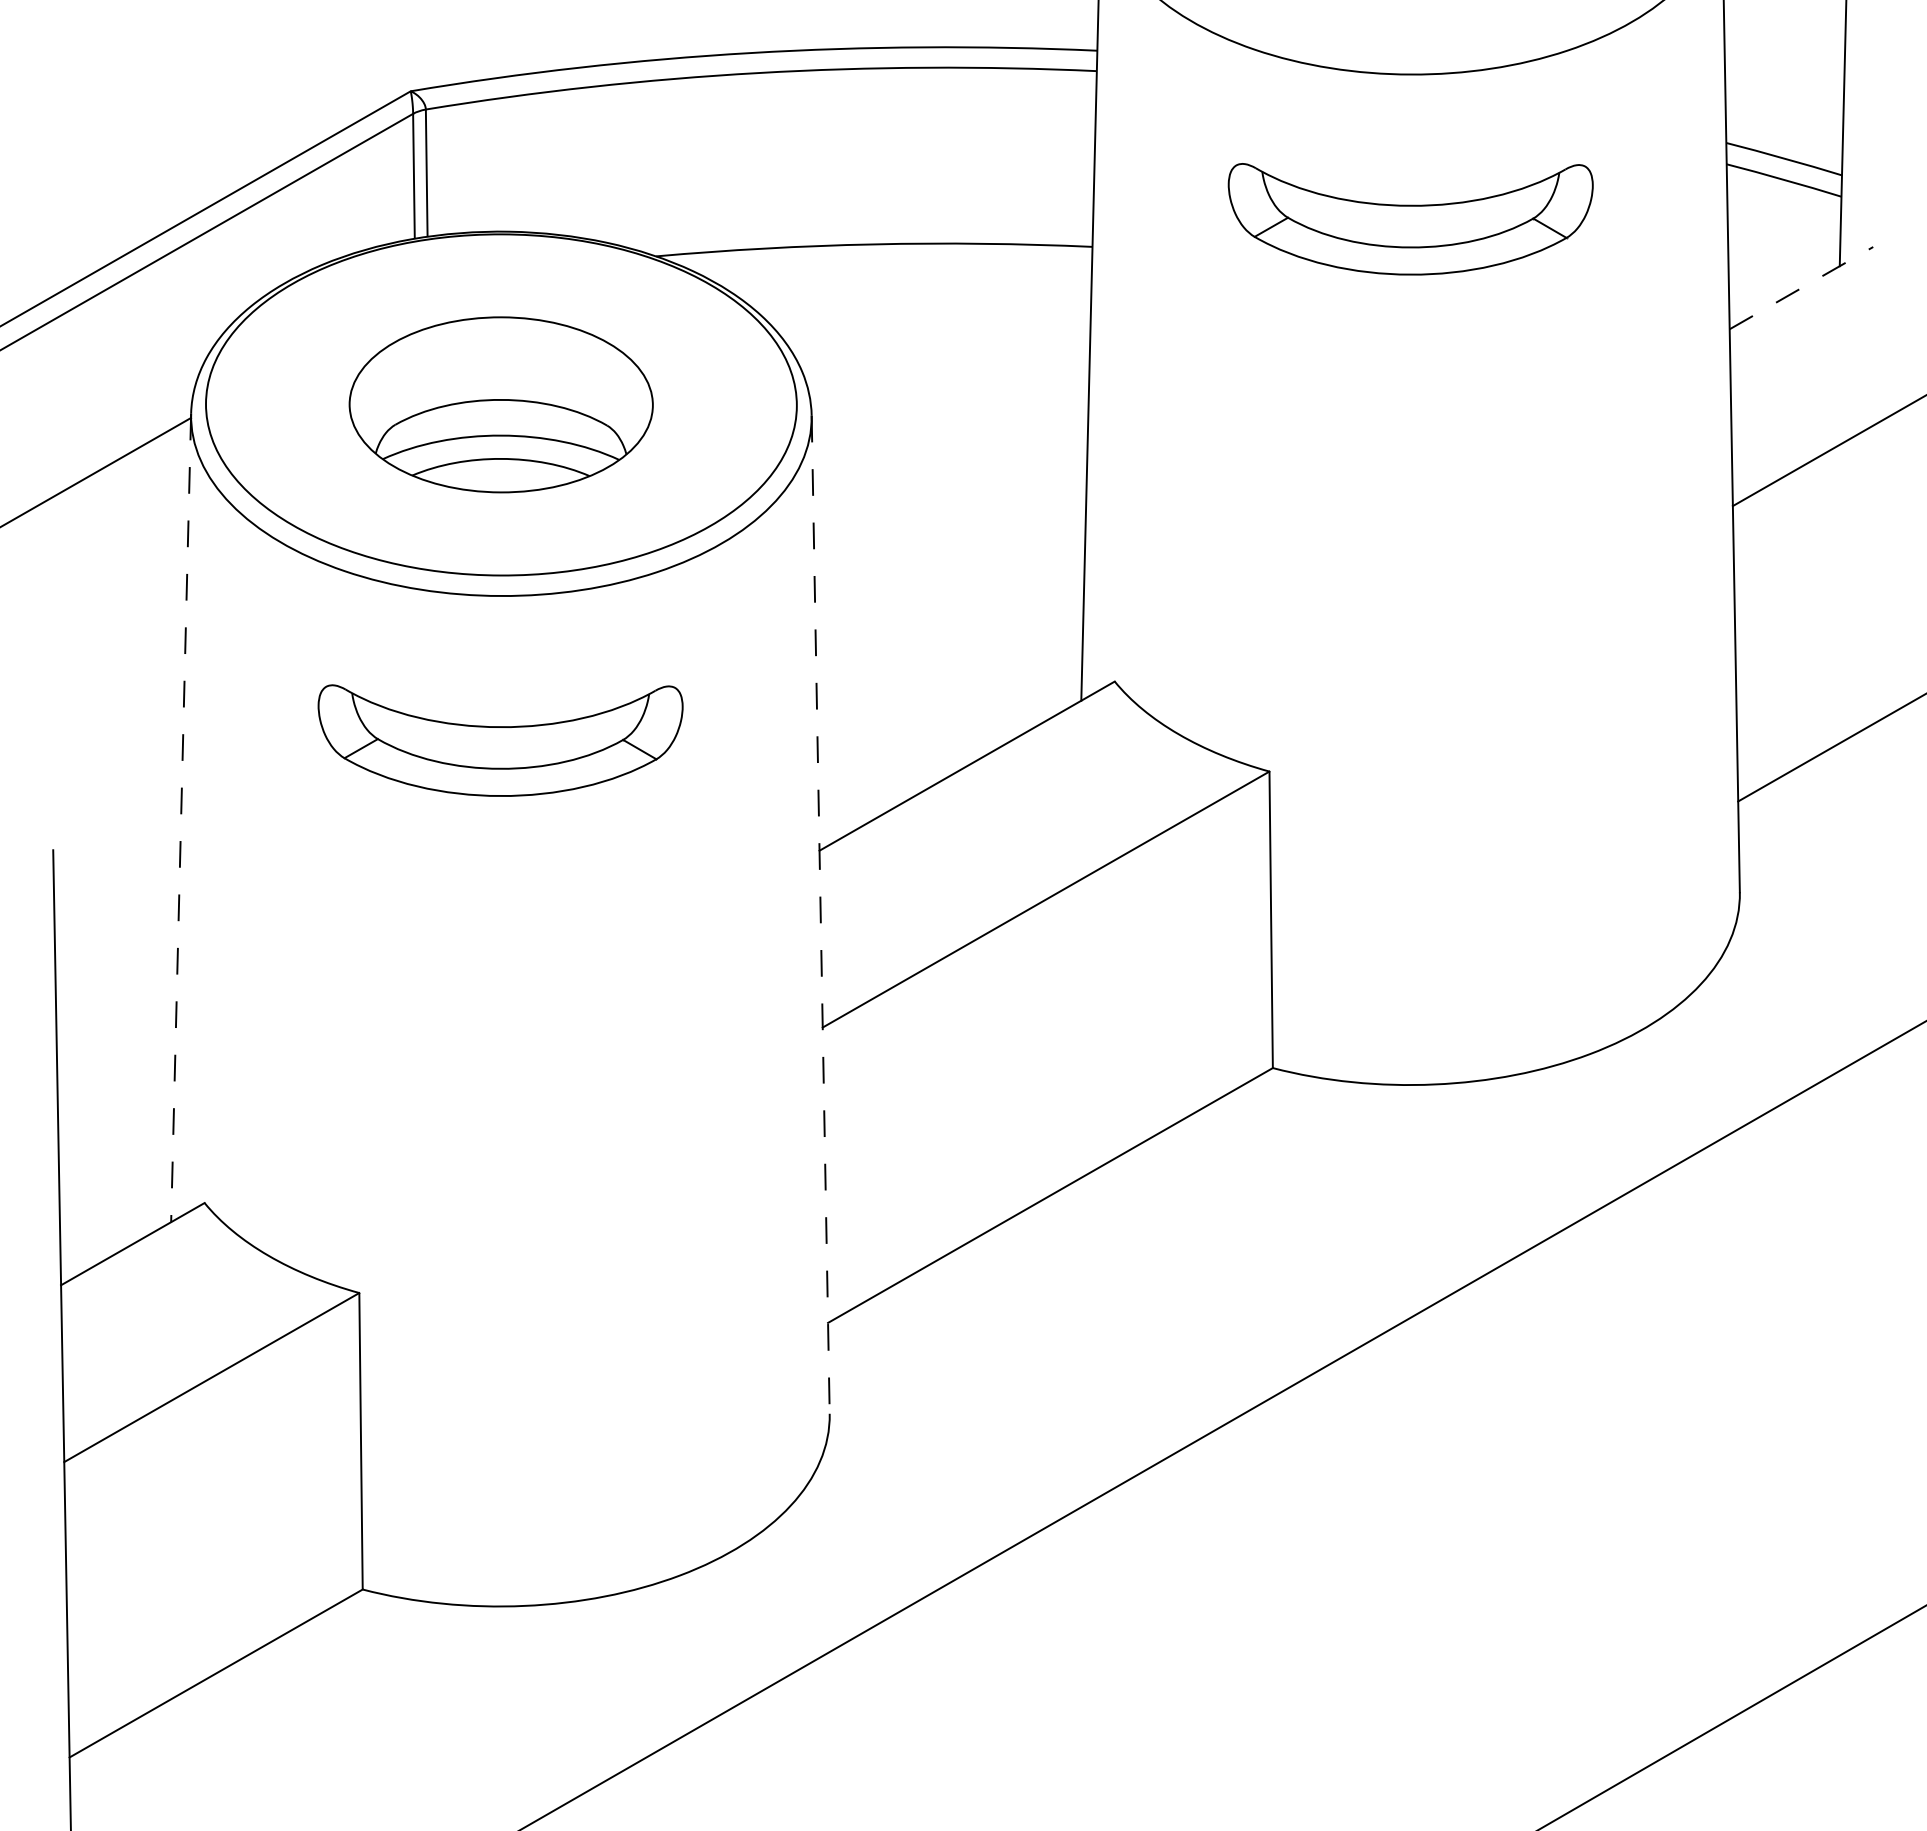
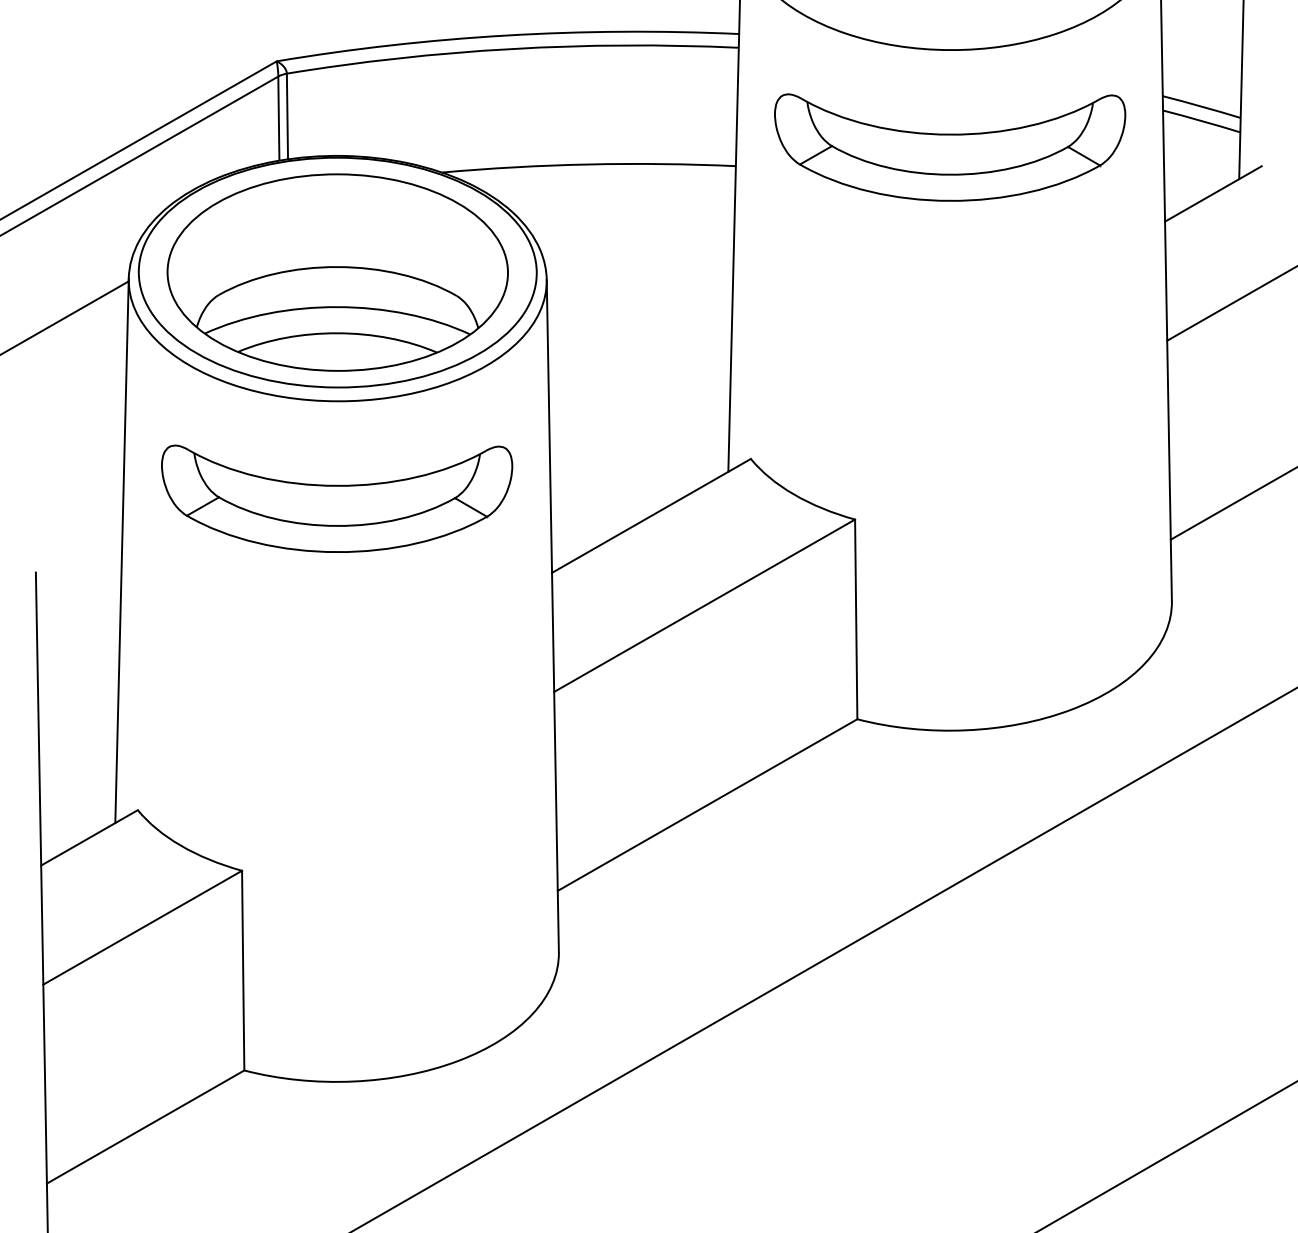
part: (1411, 219) -> (950, 147), size x1.43
line: (1801, 287) -> (1213, 193), dashed -> solid
part: (501, 404) -> (337, 272), size x1.67
part: (501, 740) -> (337, 498), size x1.43
line: (181, 818) -> (122, 551), dashed -> solid
line: (820, 915) -> (552, 616), dashed -> solid

